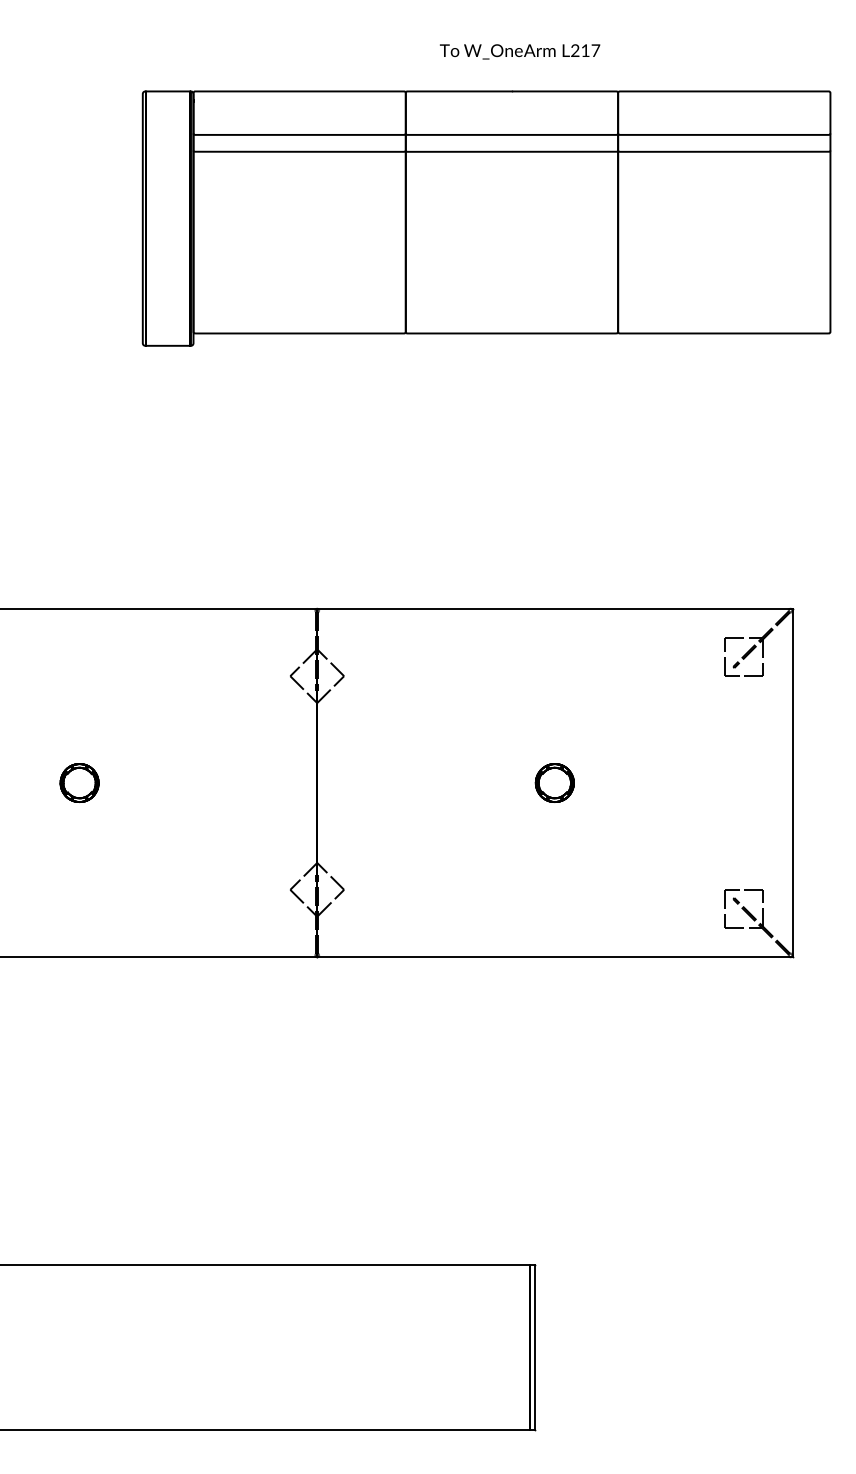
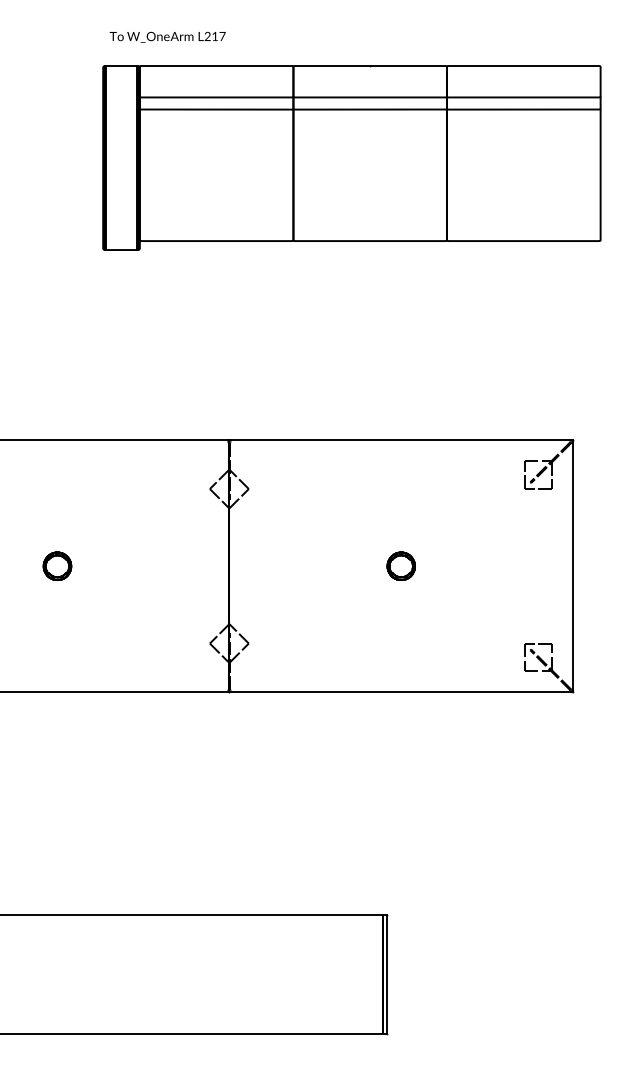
text: (520, 51) -> (168, 37), moved

